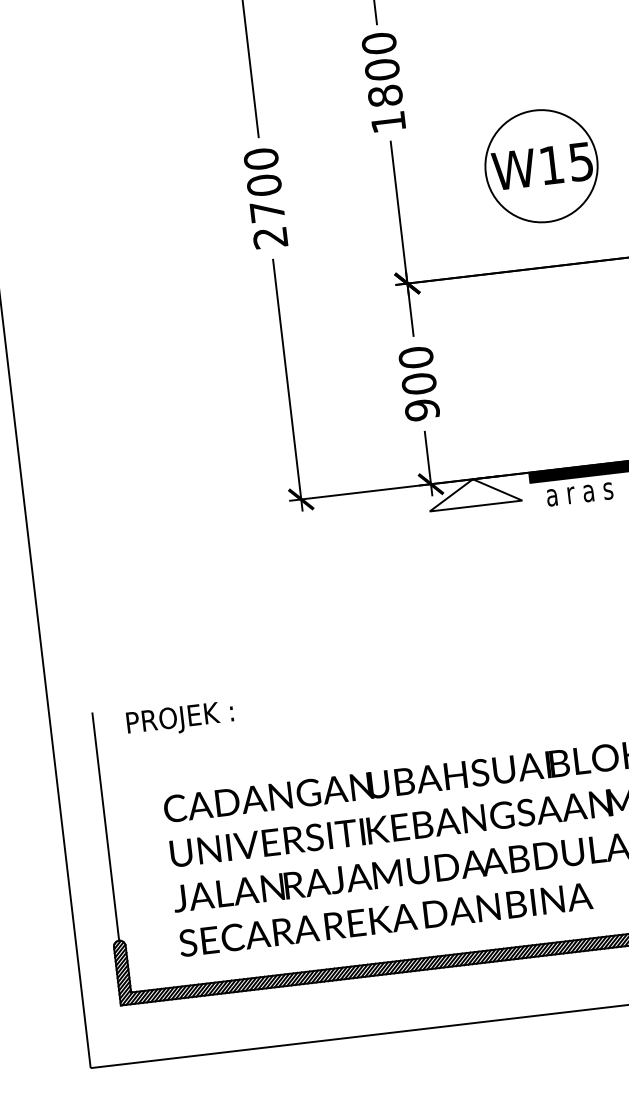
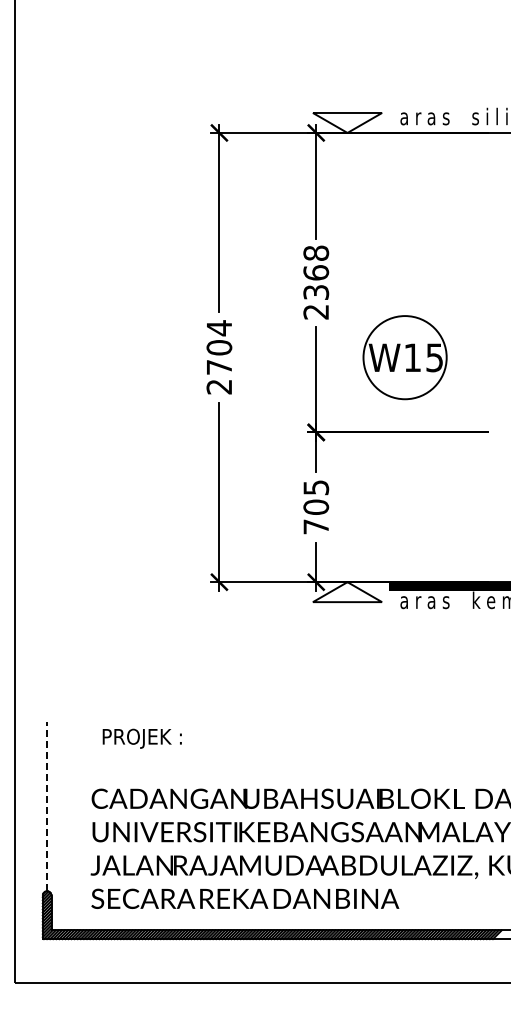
text: (384, 82) -> (316, 282), 1800 -> 2368
text: (261, 159) -> (219, 328), 2700 -> 2704
part: (540, 166) -> (404, 357), moved
text: (419, 384) -> (316, 507), 900 -> 705
text: (179, 719) -> (141, 738), moved
line: (106, 827) -> (47, 806), solid -> dashed

